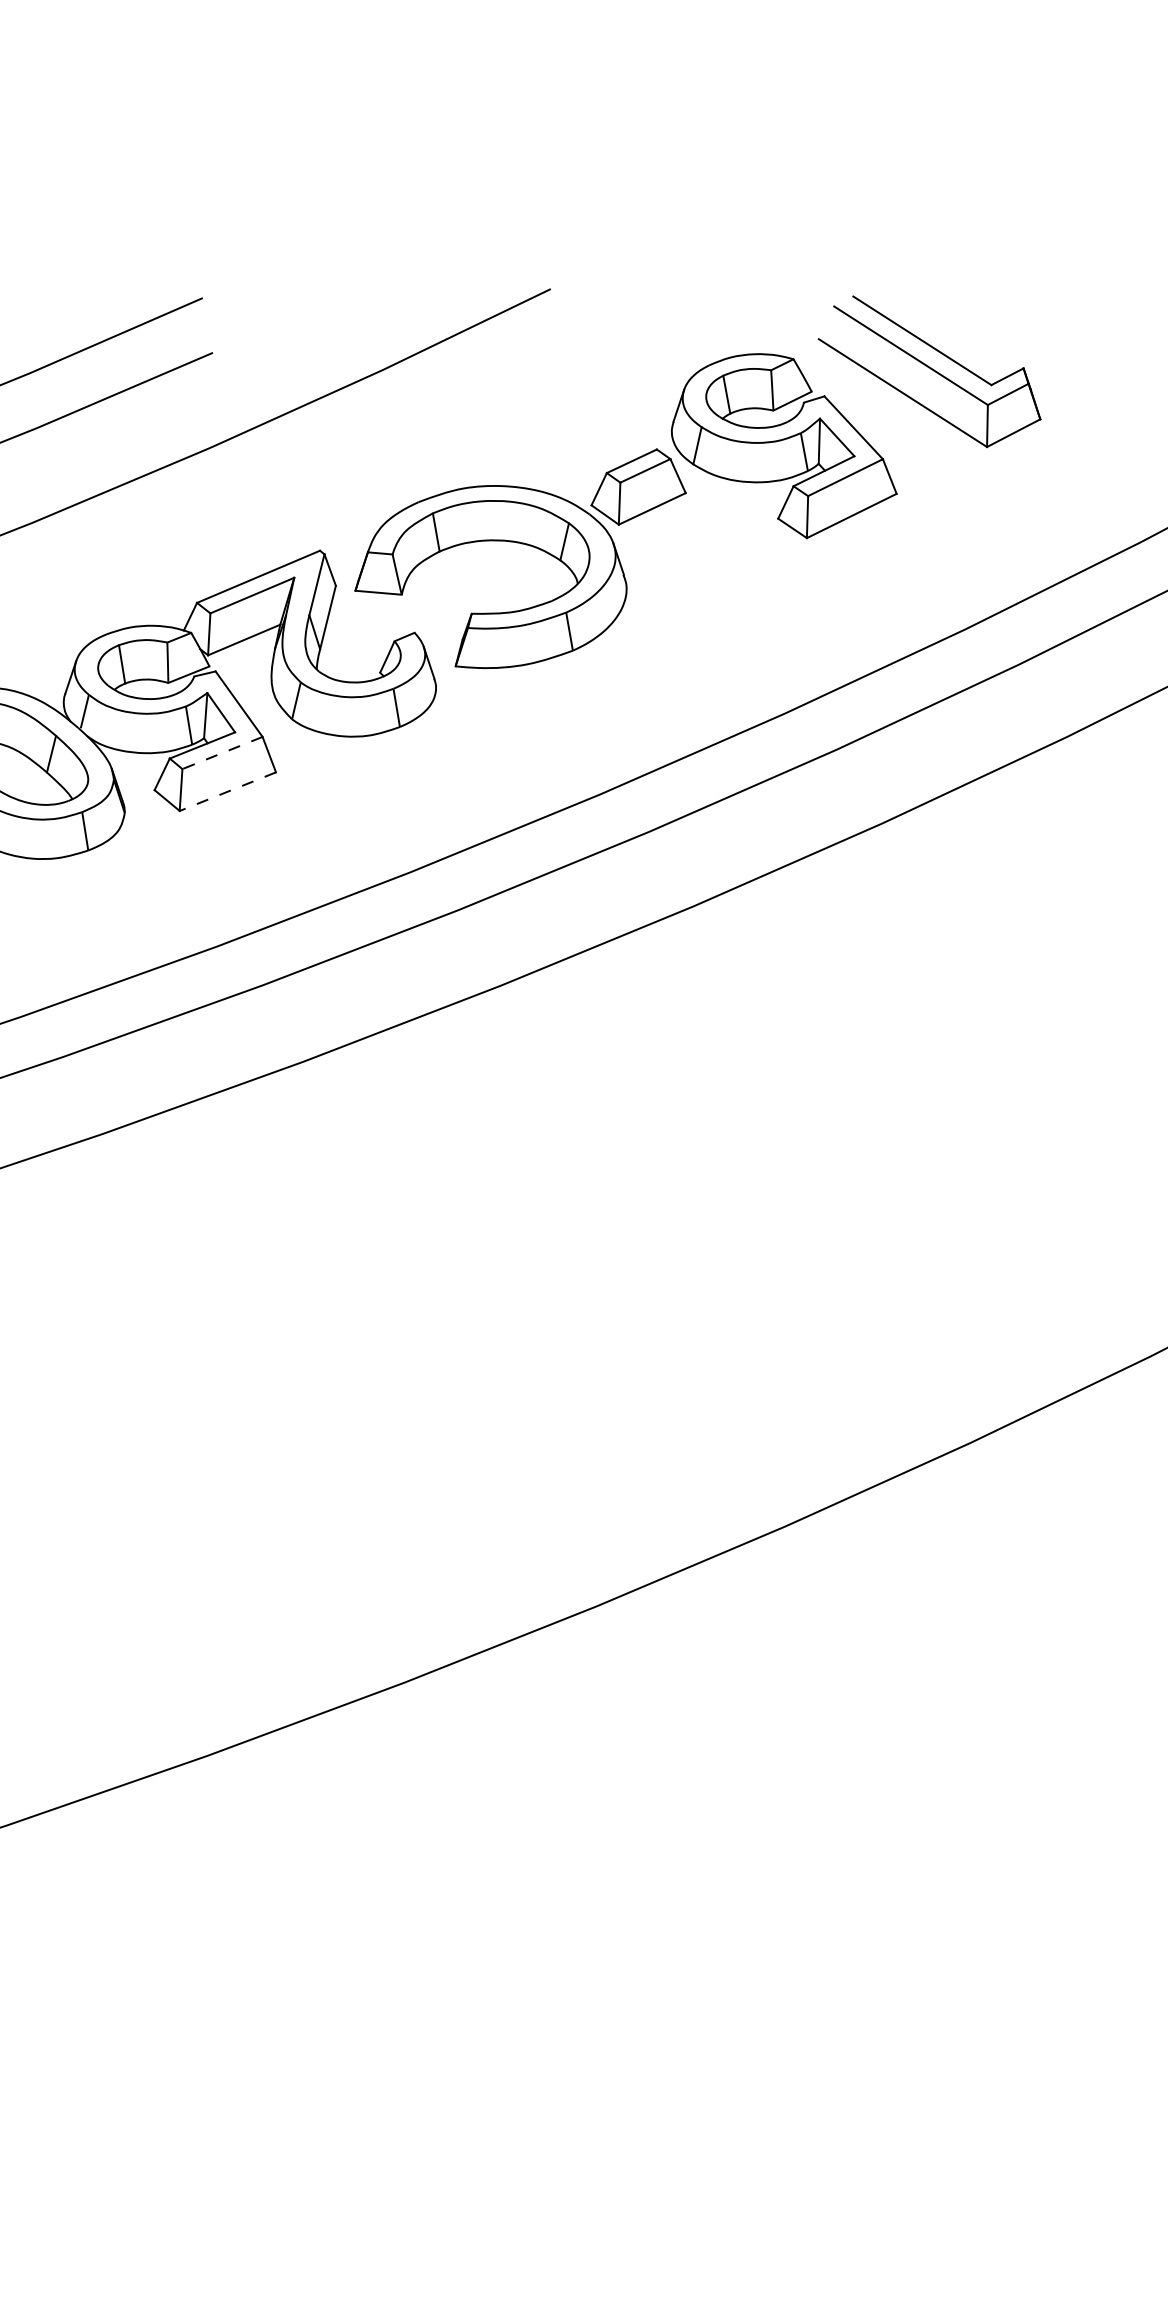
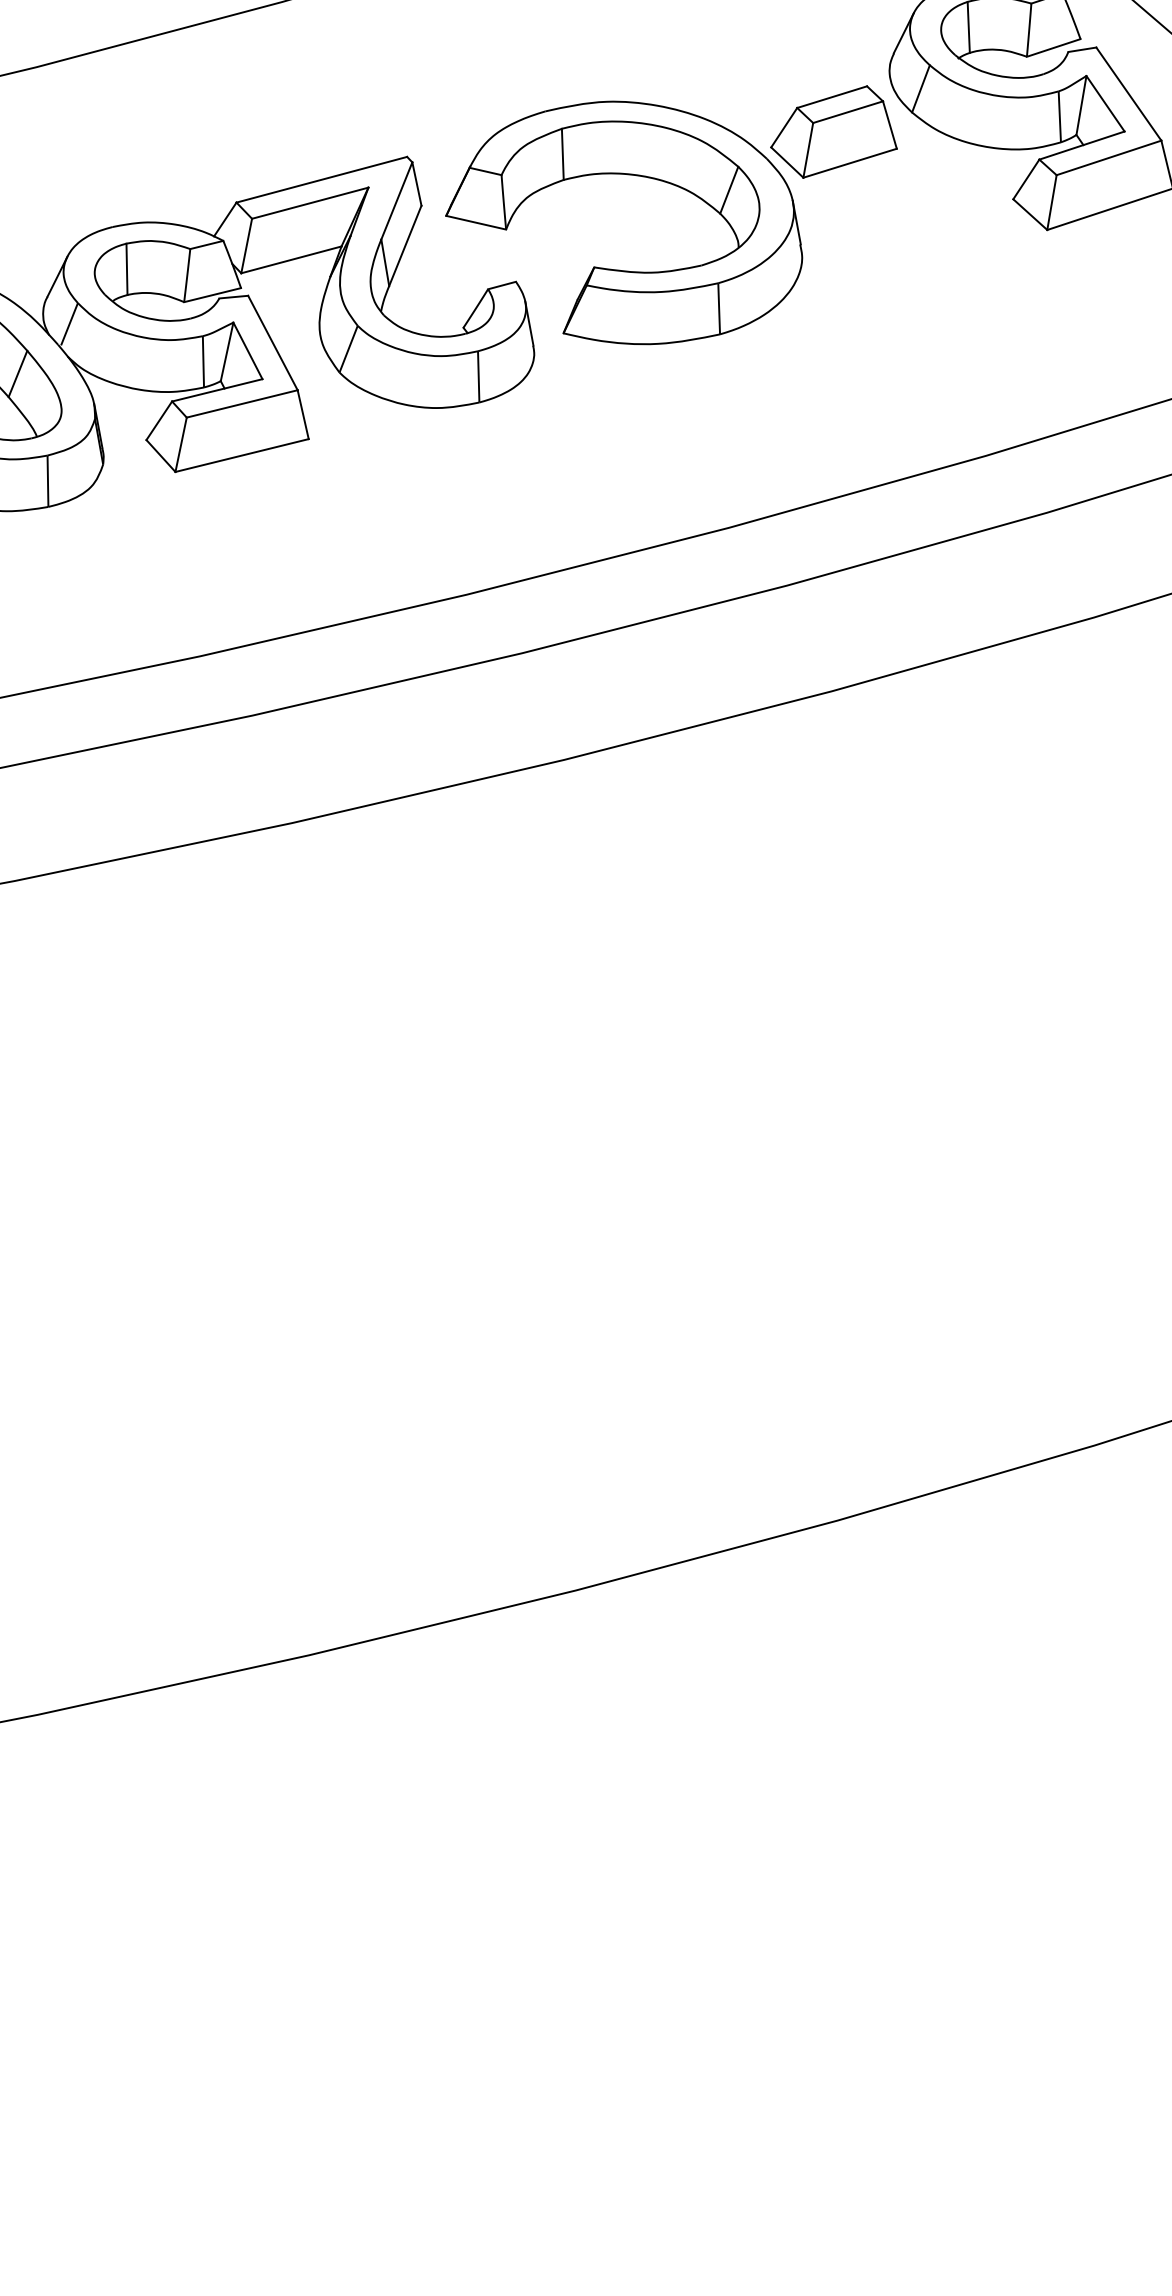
line: (222, 753) -> (242, 404), dashed -> solid
line: (227, 791) -> (241, 455), dashed -> solid

